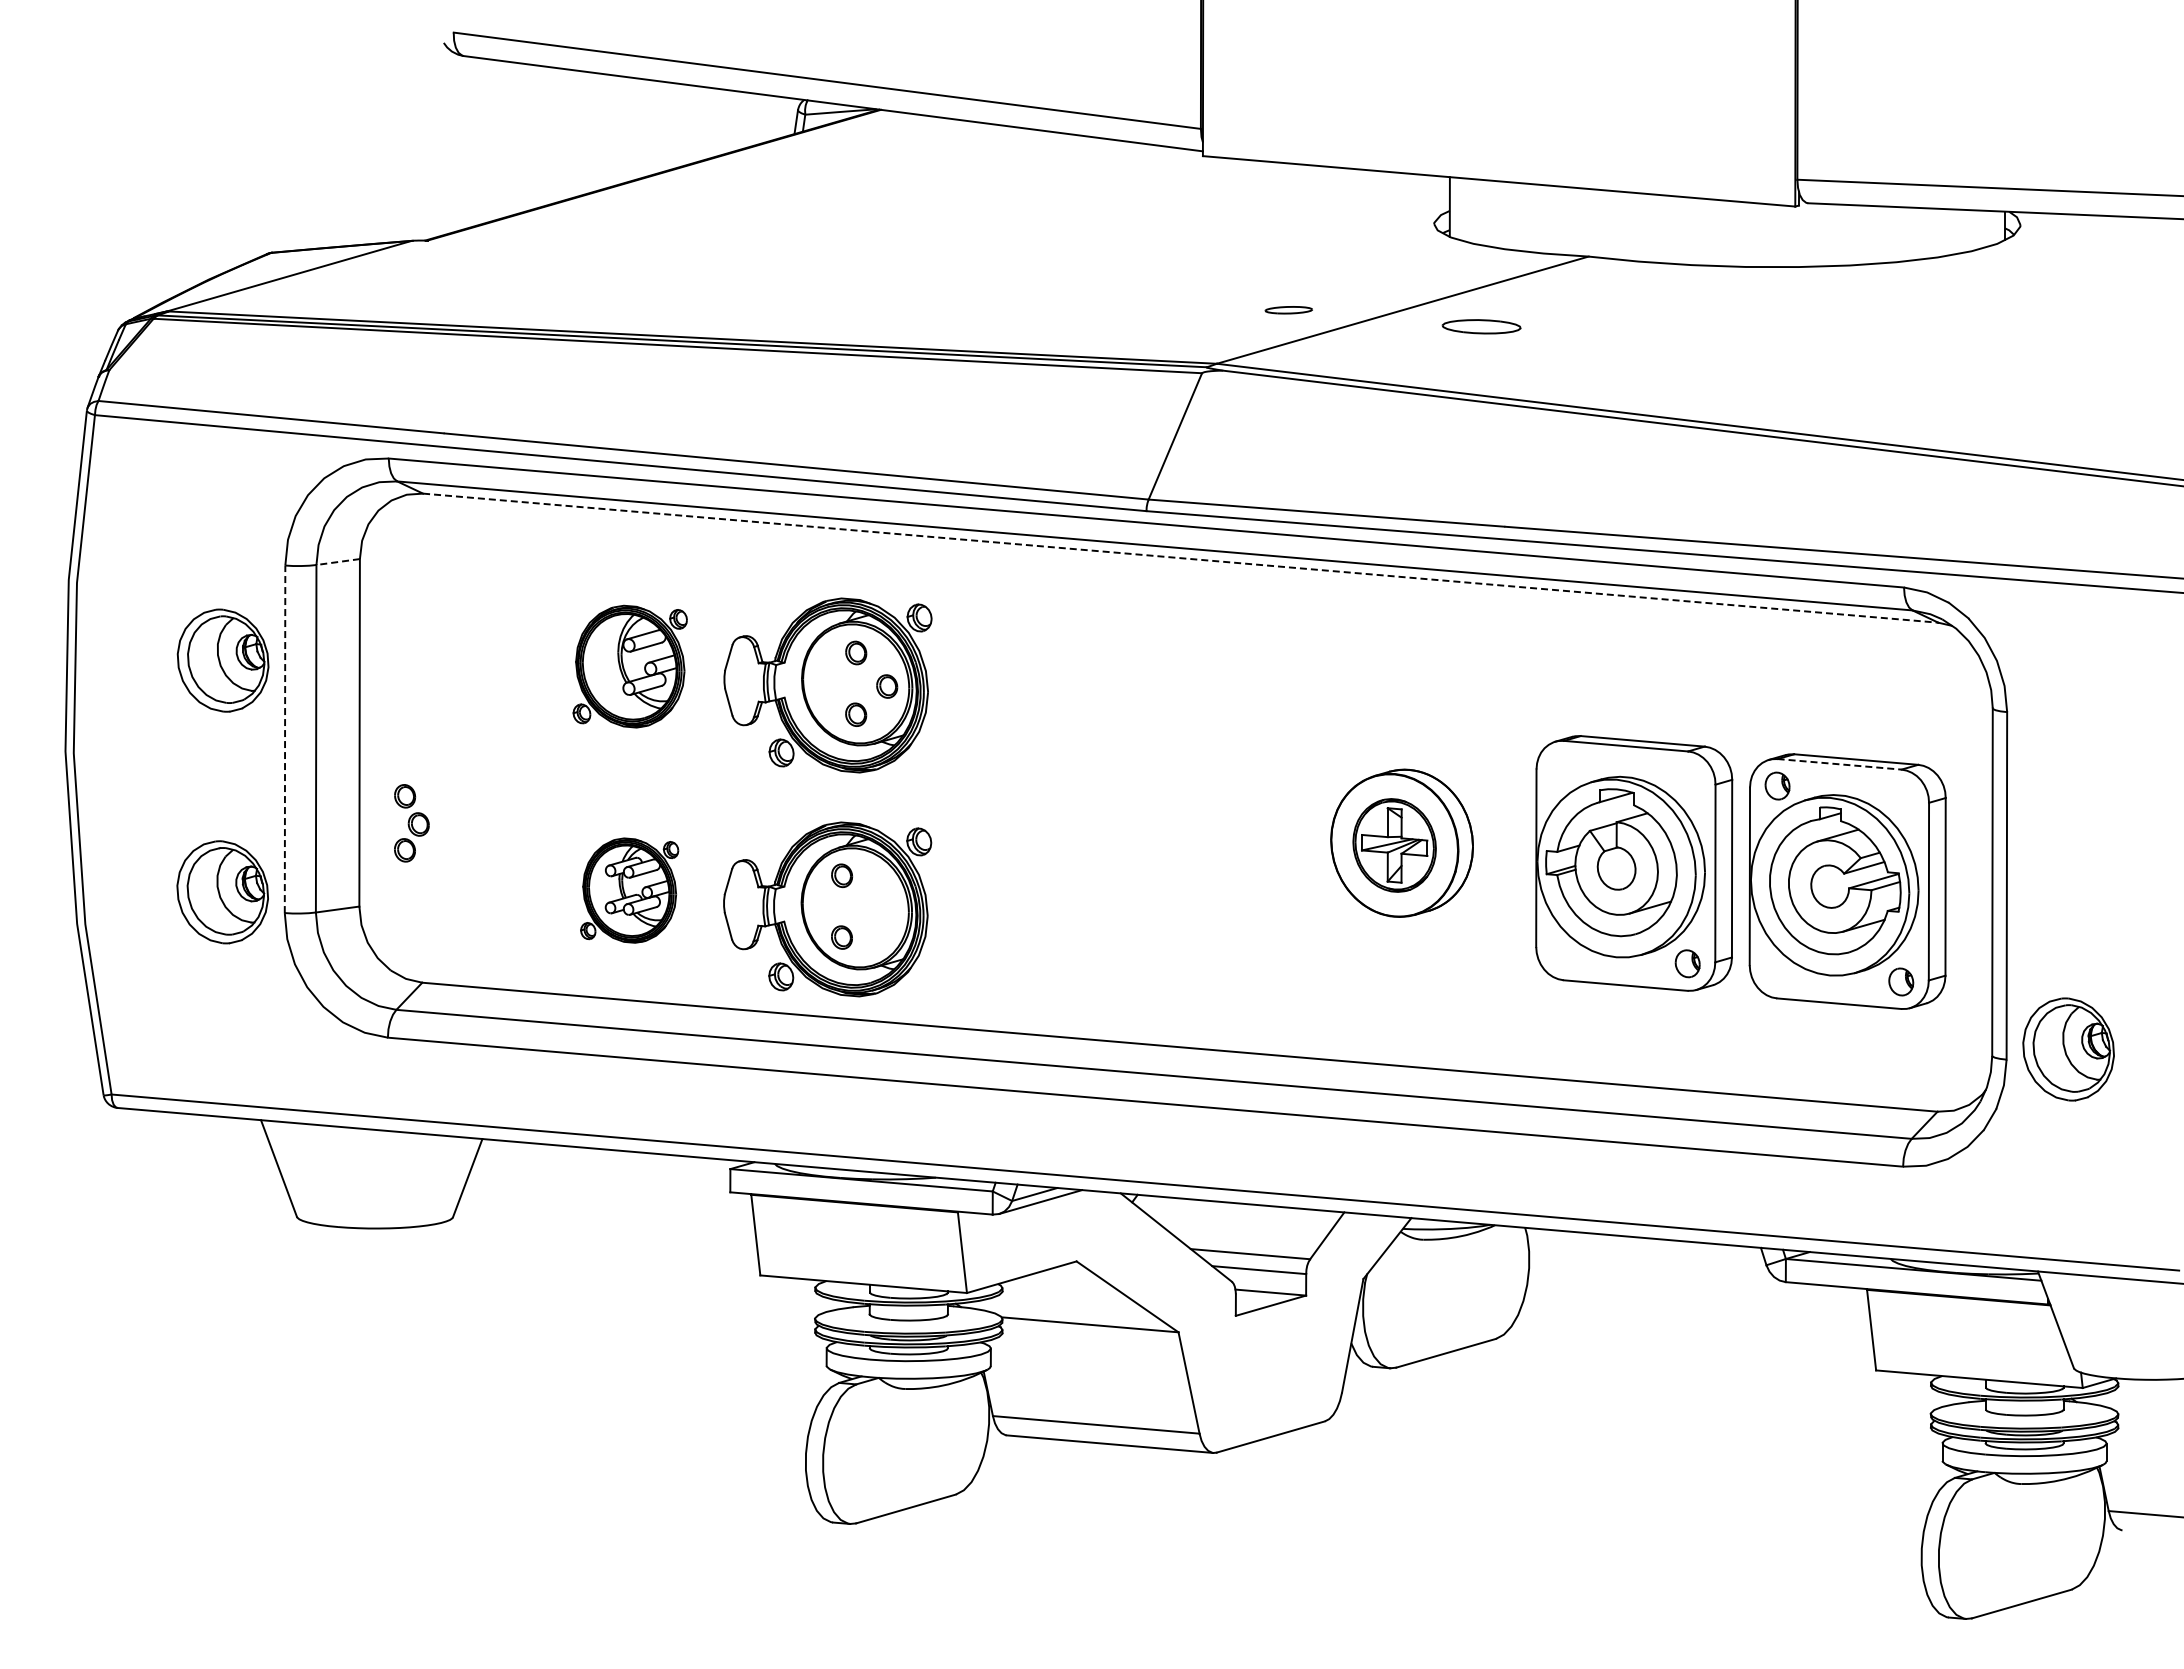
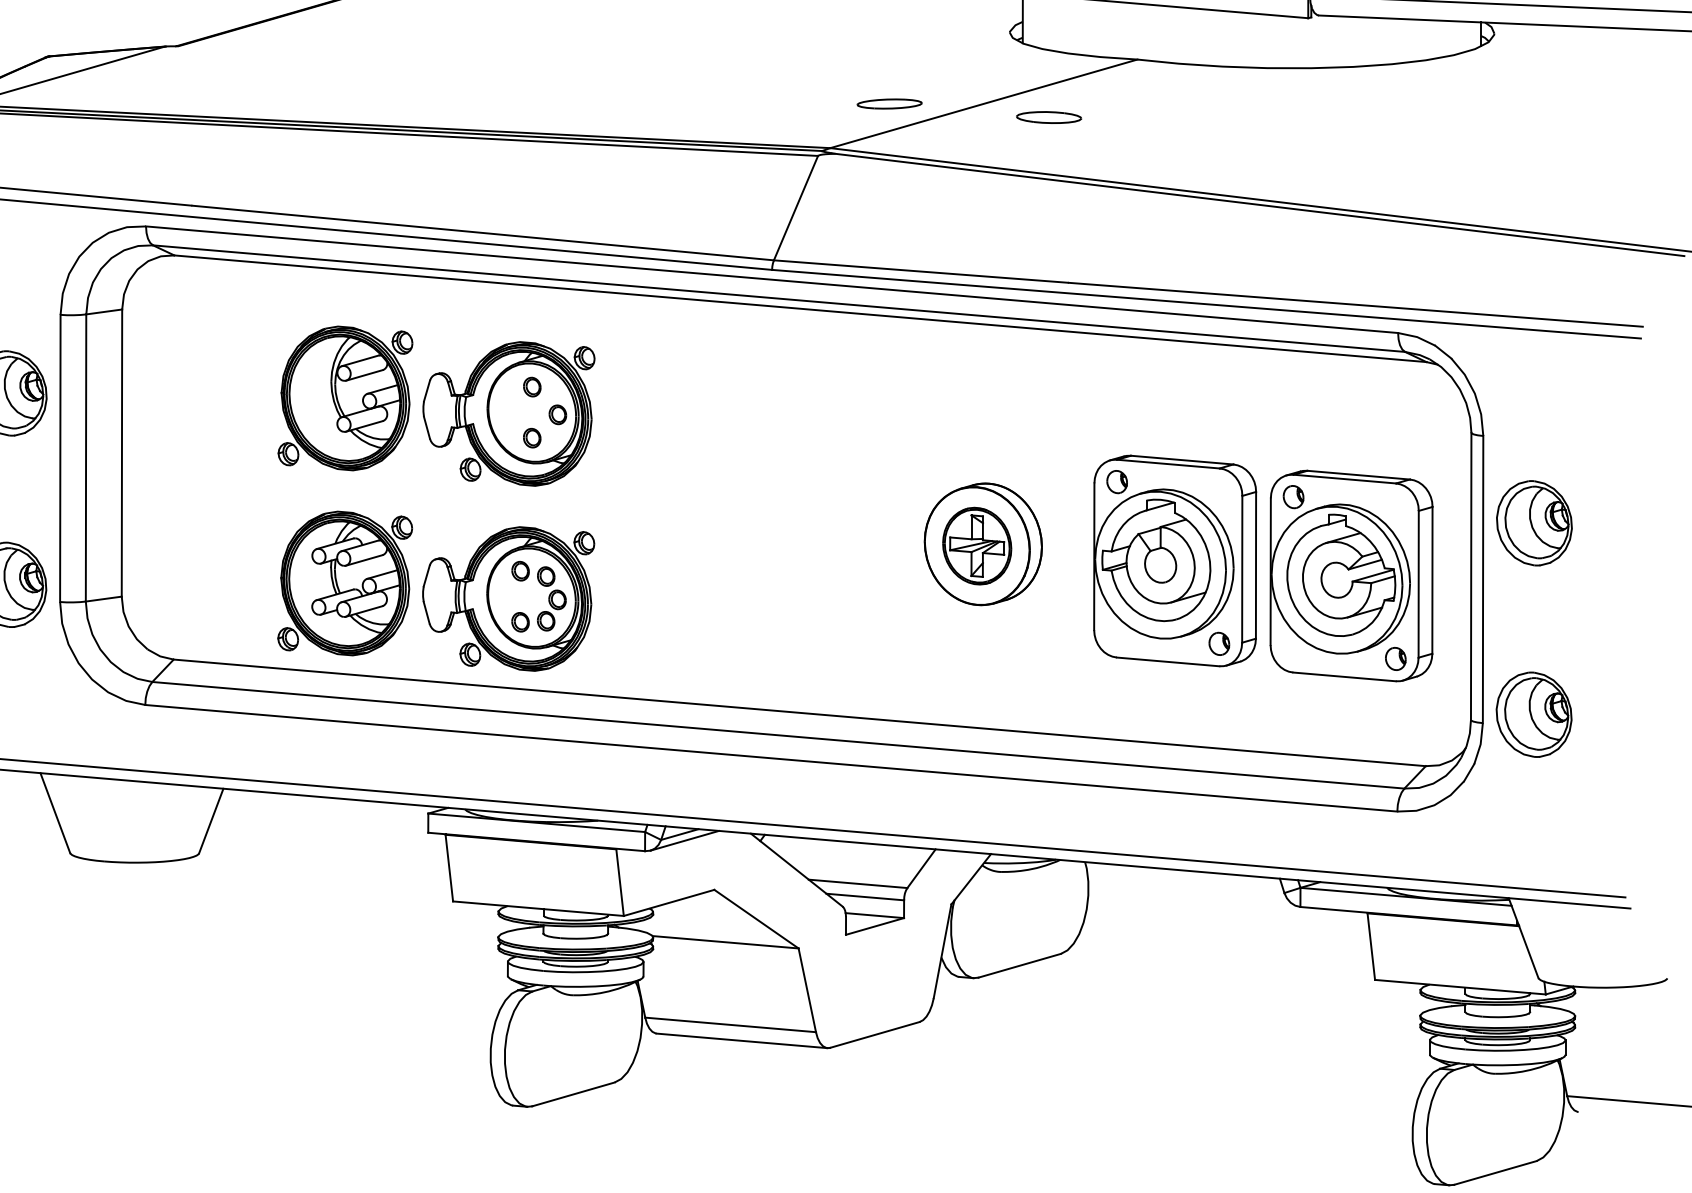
part: (1288, 309) -> (889, 103), size x1.67
line: (1181, 558) -> (801, 309), dashed -> solid
line: (338, 562) -> (104, 312), dashed -> solid
part: (630, 666) -> (345, 398), size x1.43
line: (285, 739) -> (60, 458), dashed -> solid
line: (1840, 764) -> (1345, 479), dashed -> solid
part: (1563, 767) -> (1116, 481), added
part: (2068, 817) -> (1534, 523), added
part: (411, 823) -> (551, 599), moved
part: (629, 890) -> (344, 583), size x1.67

